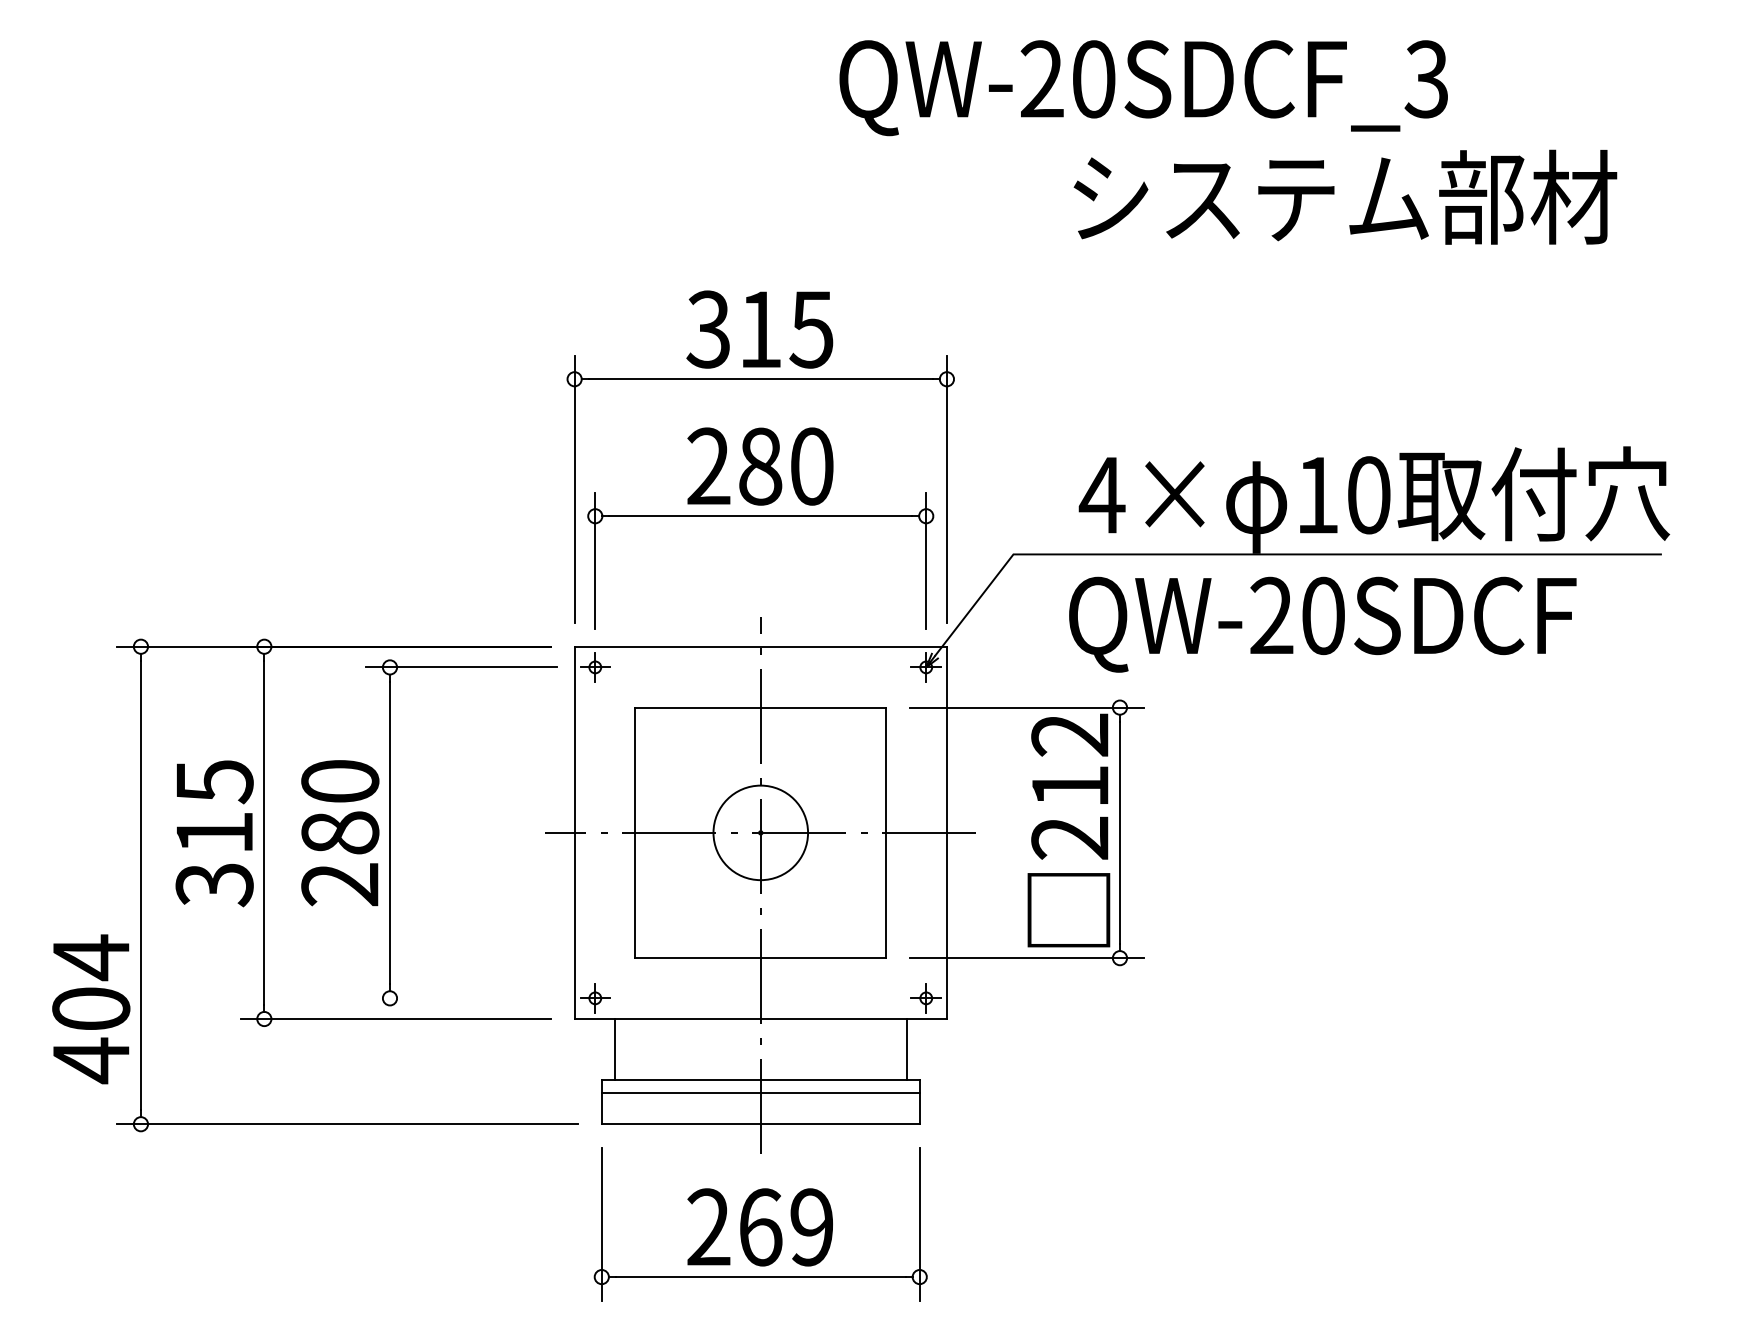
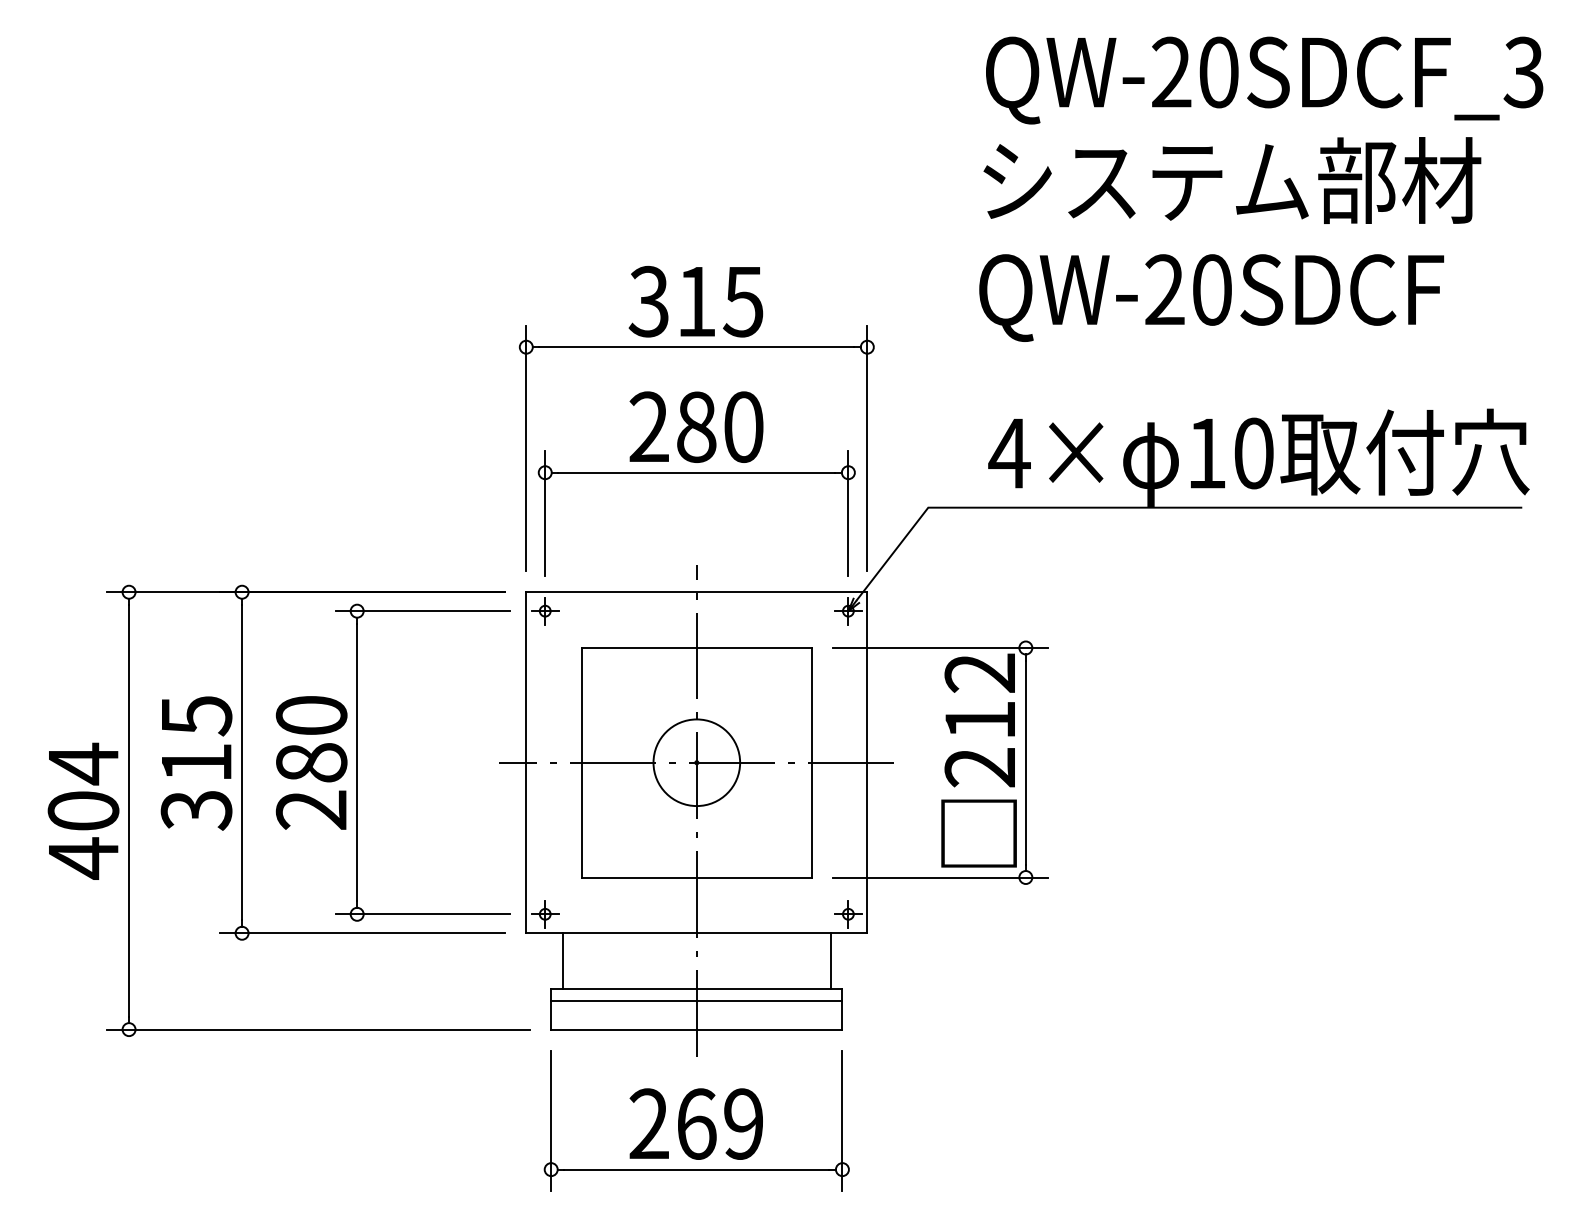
text: (1143, 88) -> (1264, 80), moved
text: (1322, 624) -> (1211, 297), moved
line: (461, 998) -> (422, 914), added
text: (91, 1008) -> (83, 810), moved

